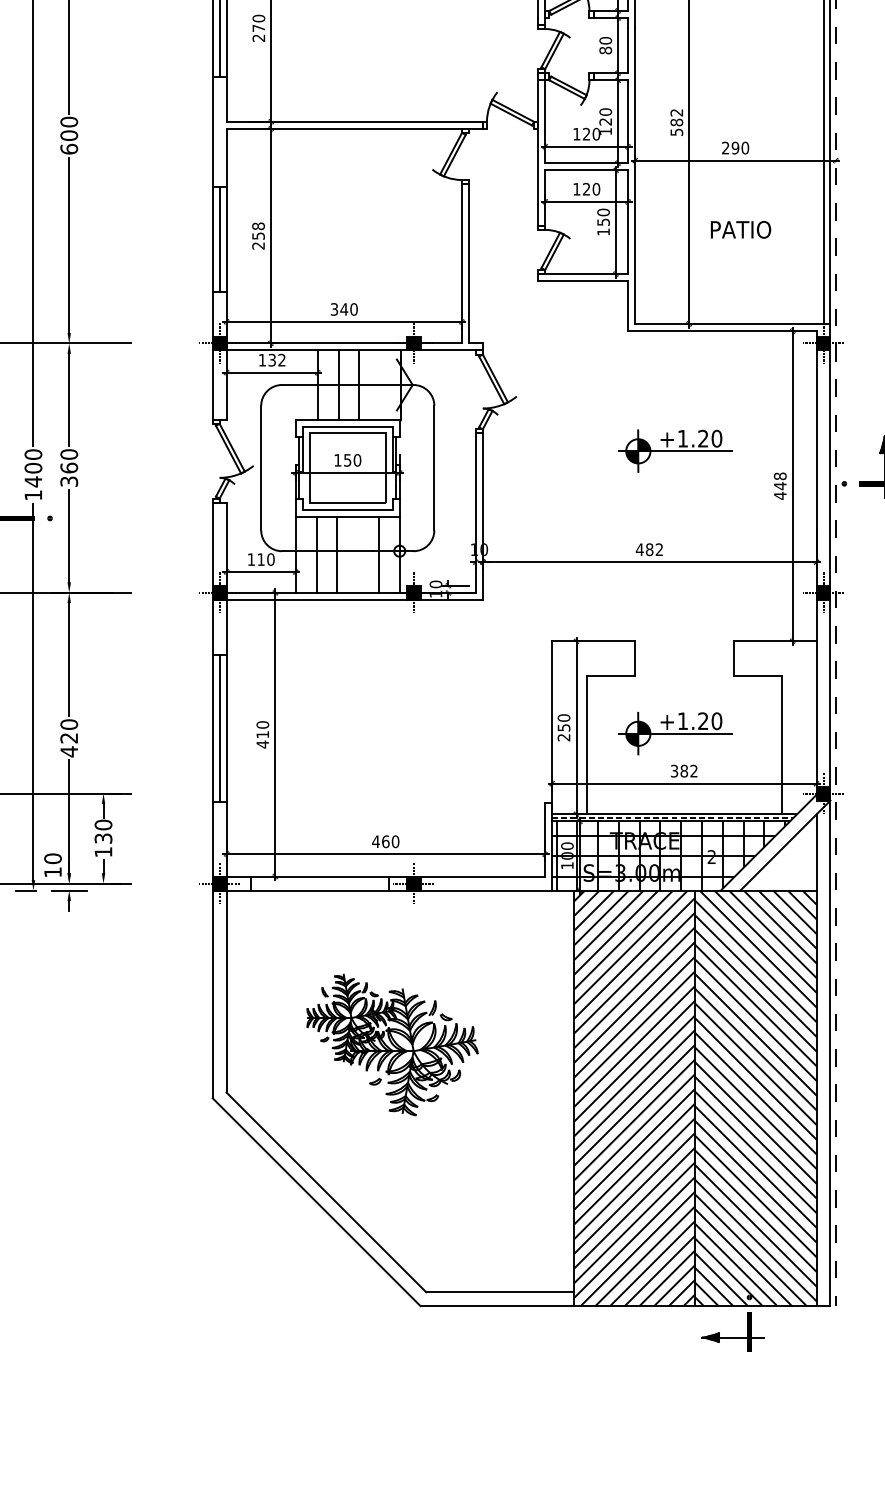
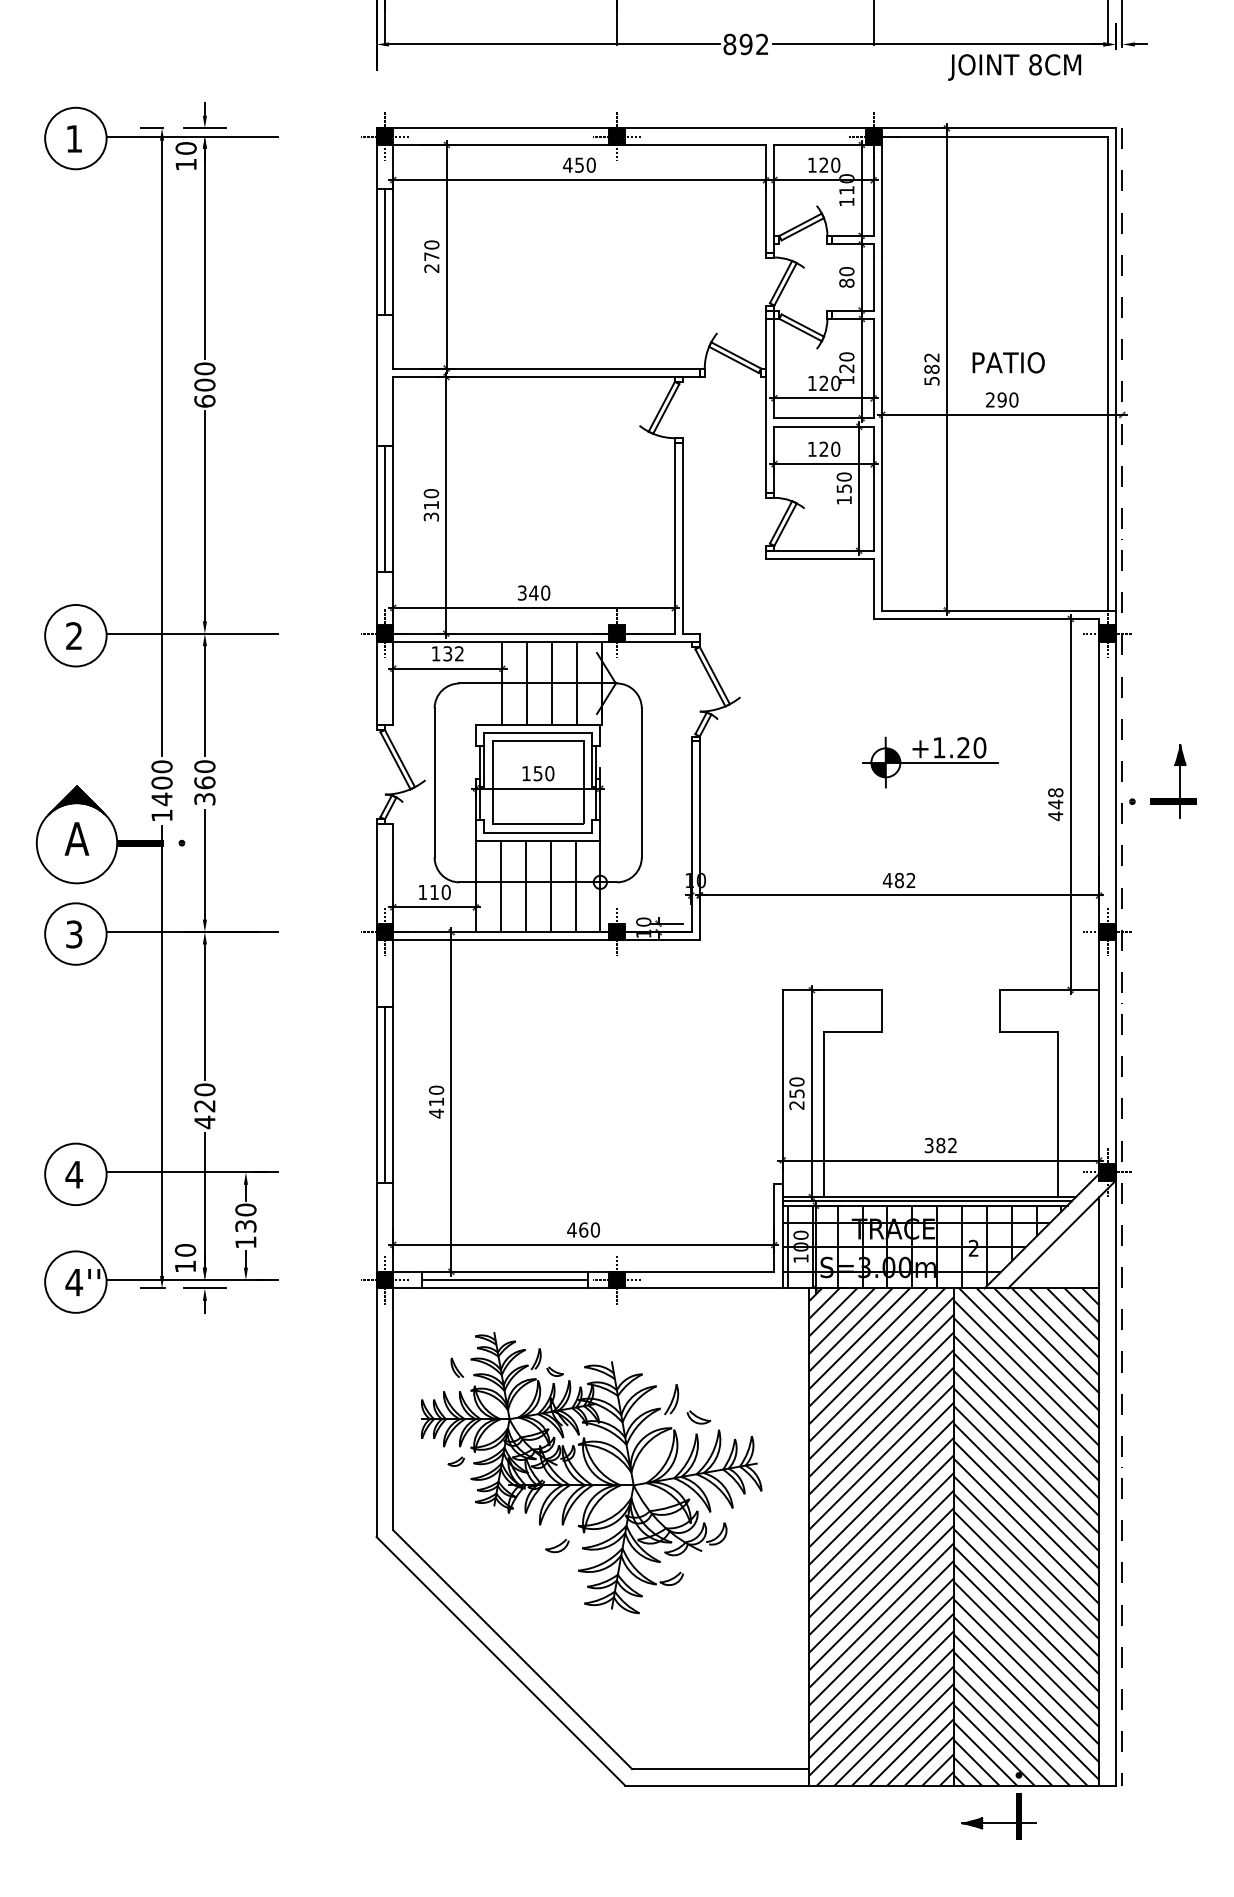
text: (740, 229) -> (1008, 362), moved
text: (258, 236) -> (431, 505), 258 -> 310
line: (380, 385) -> (577, 683), added
line: (358, 554) -> (550, 886), added
part: (675, 733) -> (930, 1100), removed
line: (673, 817) -> (927, 1201), dashed -> solid
line: (319, 883) -> (504, 1280), added
part: (392, 1045) -> (591, 1473), size x1.67

